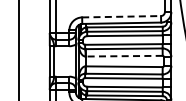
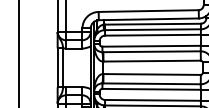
line: (122, 16) -> (149, 10), dashed -> solid
line: (123, 56) -> (151, 61), dashed -> solid

